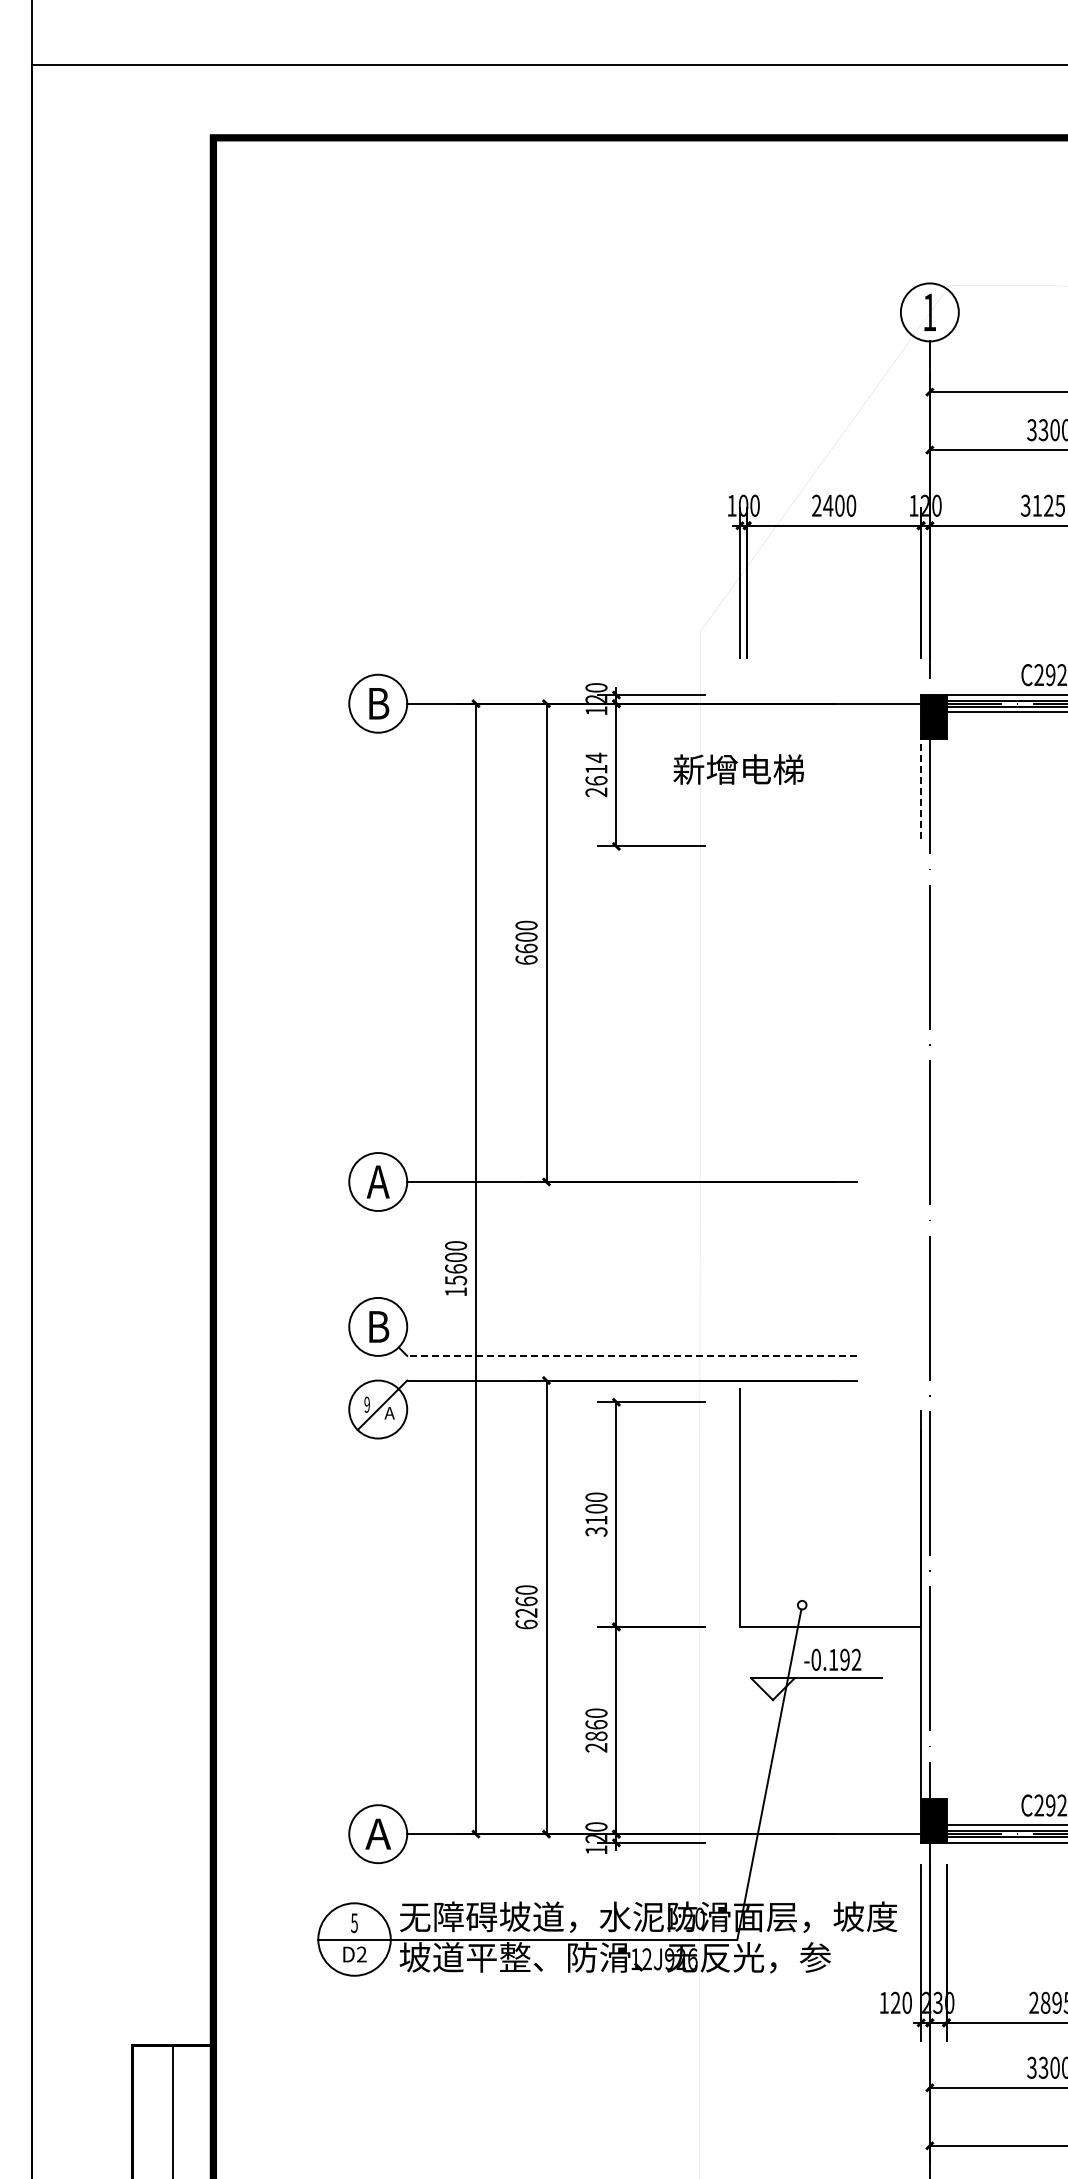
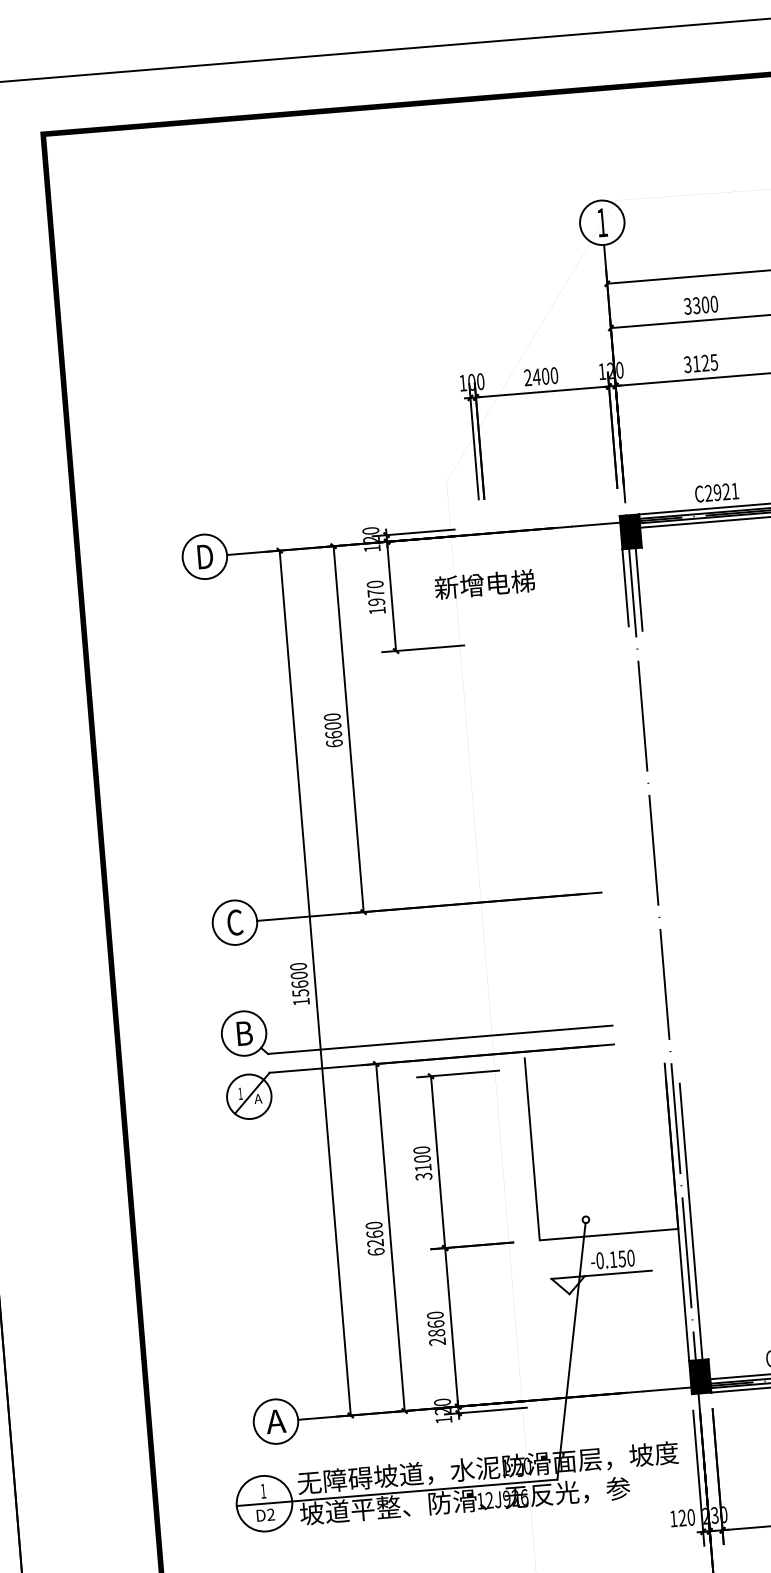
text: (379, 703) -> (205, 556), B -> D
text: (596, 774) -> (376, 597), 2614 -> 1970
line: (921, 788) -> (625, 587), dashed -> solid
line: (938, 792) -> (639, 589), added
text: (377, 1181) -> (234, 922), A -> C
line: (631, 1355) -> (439, 1039), dashed -> solid
text: (366, 1404) -> (239, 1093), 9 -> 1
line: (938, 1618) -> (691, 1221), added
text: (850, 1659) -> (626, 1258), -0.192 -> -0.150
text: (354, 1923) -> (263, 1491), 5 -> 1

